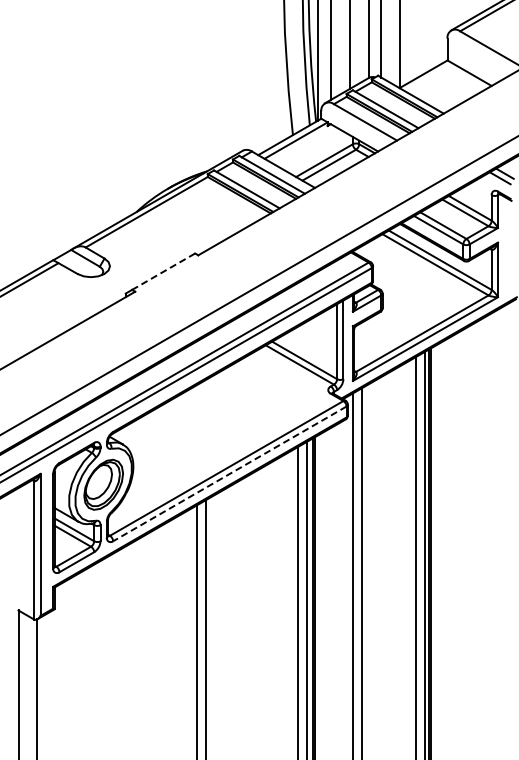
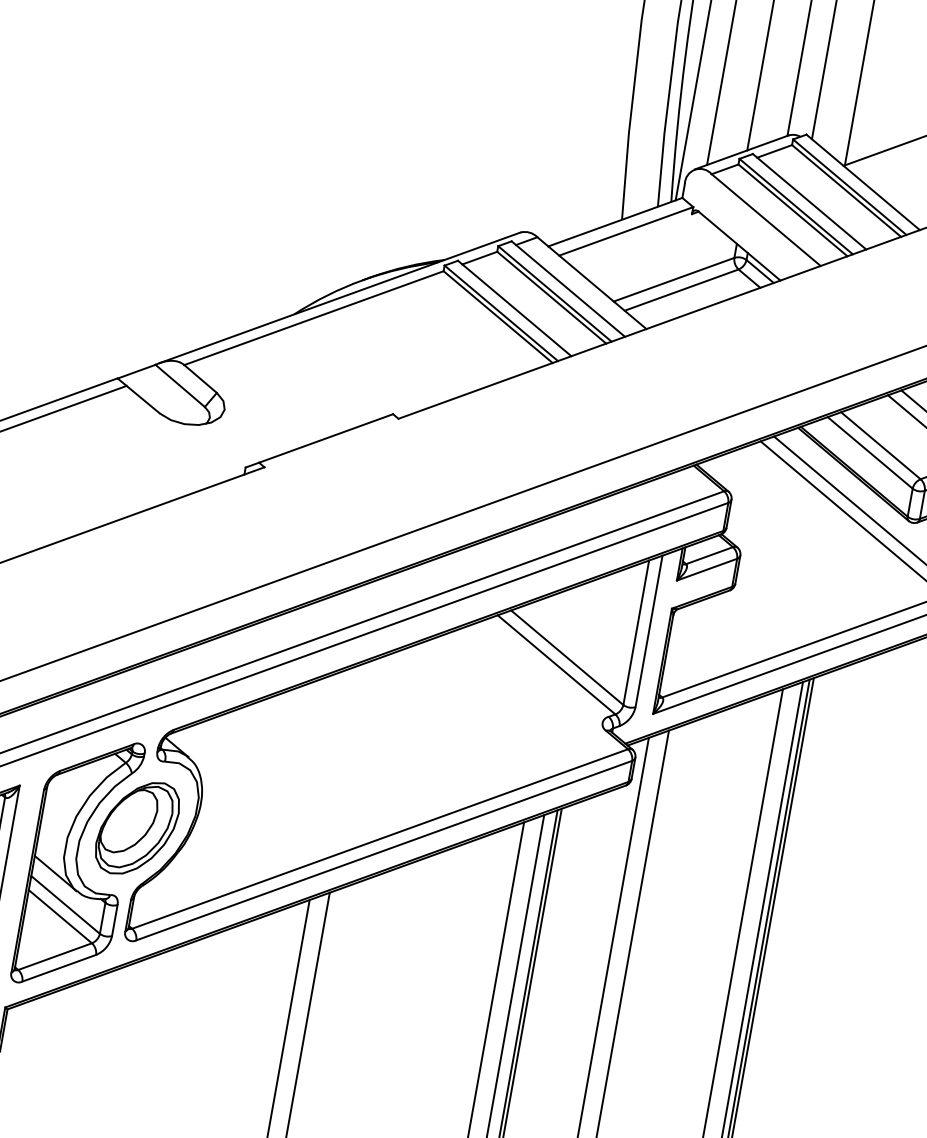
line: (163, 271) -> (325, 438), dashed -> solid
line: (229, 473) -> (383, 849), dashed -> solid

